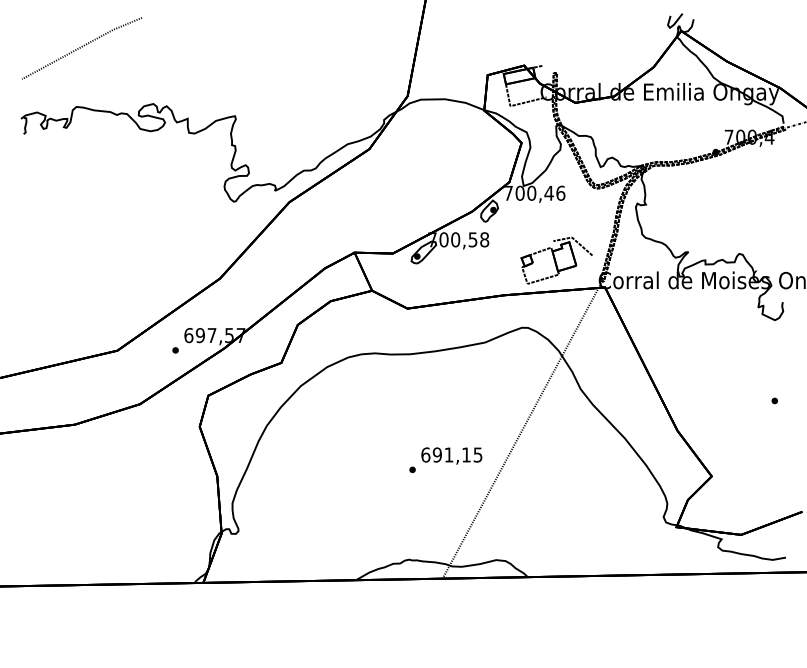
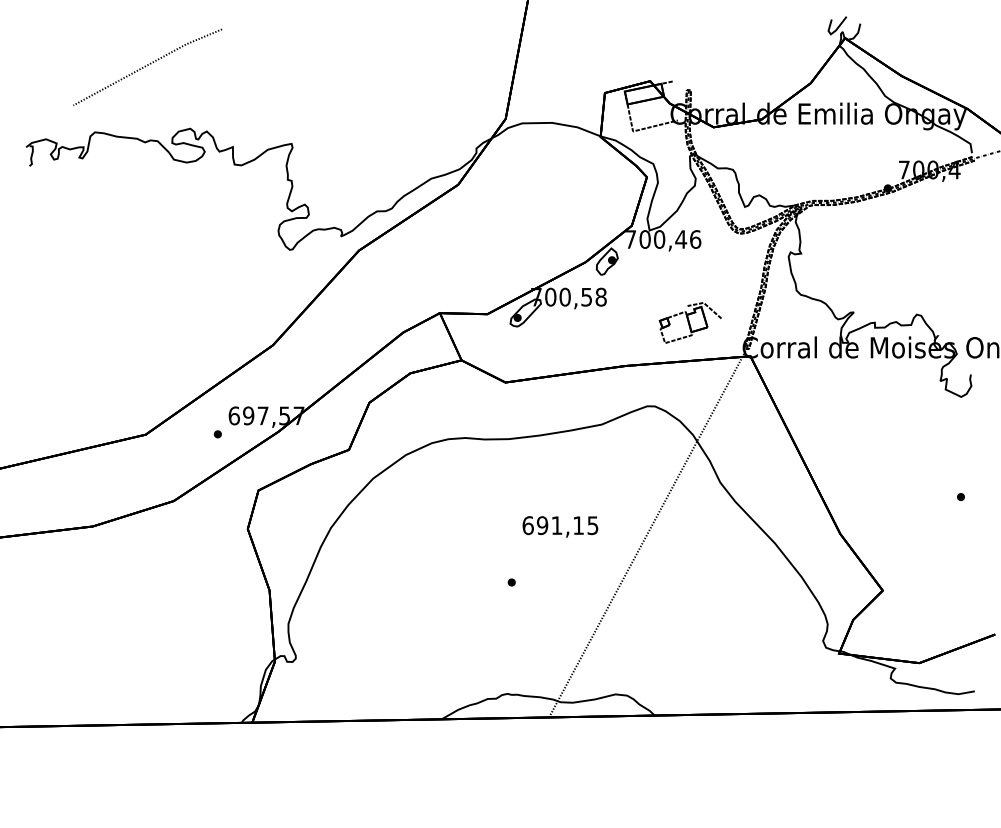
curve: (80, 48) -> (145, 67), moved
part: (556, 260) -> (690, 322), size x0.7
text: (451, 455) -> (560, 526), moved

